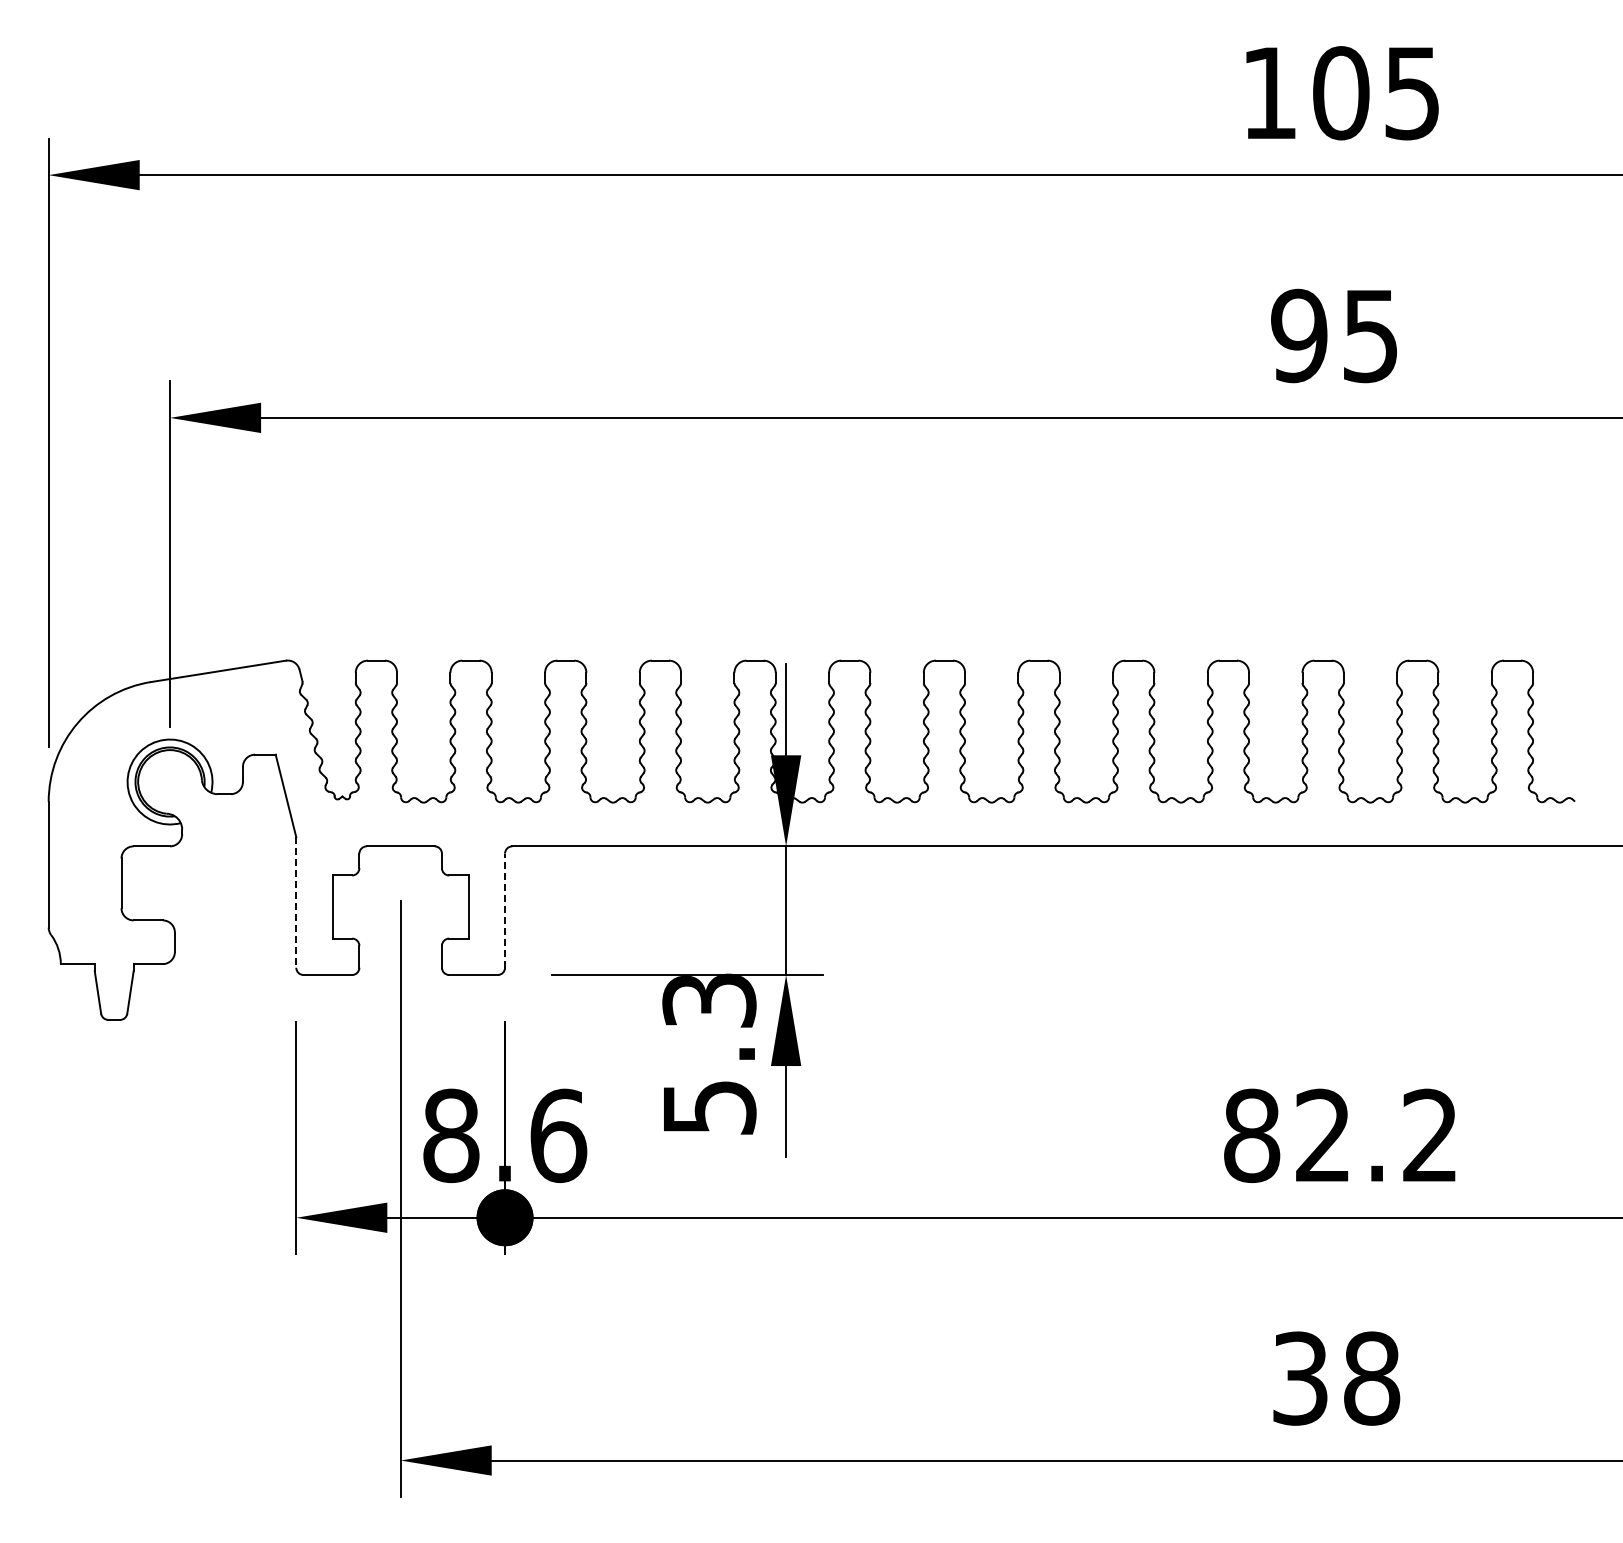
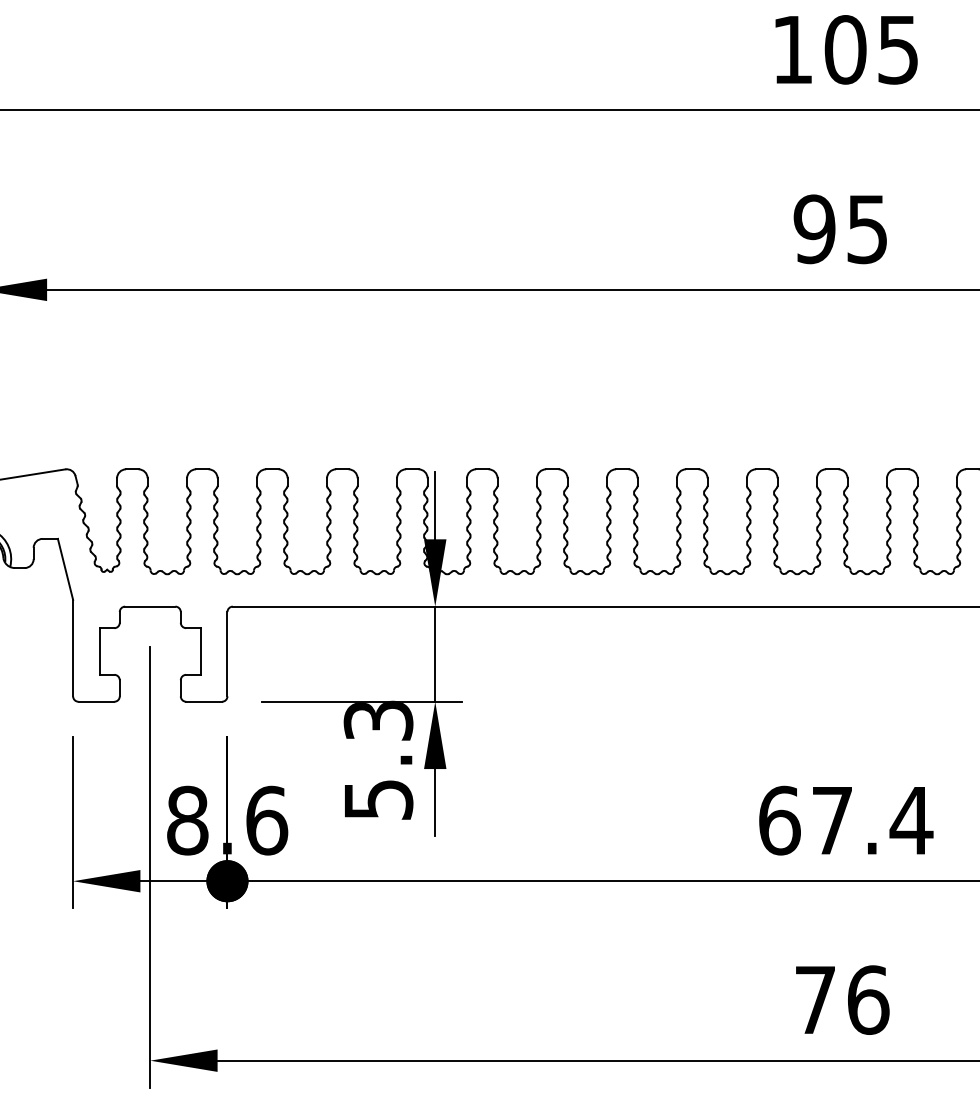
line: (296, 902) -> (73, 648), dashed -> solid
line: (505, 910) -> (227, 654), dashed -> solid
text: (1342, 1135) -> (846, 820), 82.2 -> 67.4
text: (1336, 1378) -> (842, 1000), 38 -> 76

